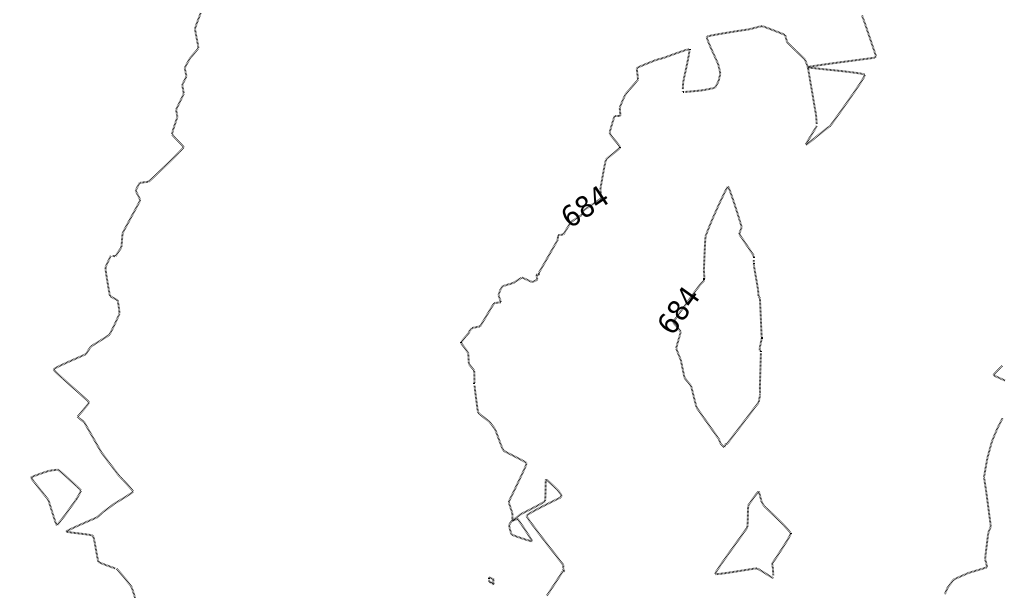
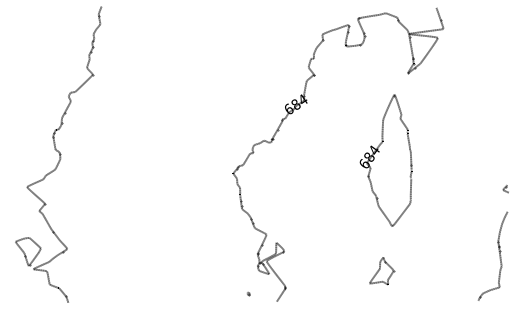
part: (710, 316) -> (385, 160), moved
part: (755, 536) -> (382, 271), size x0.62

